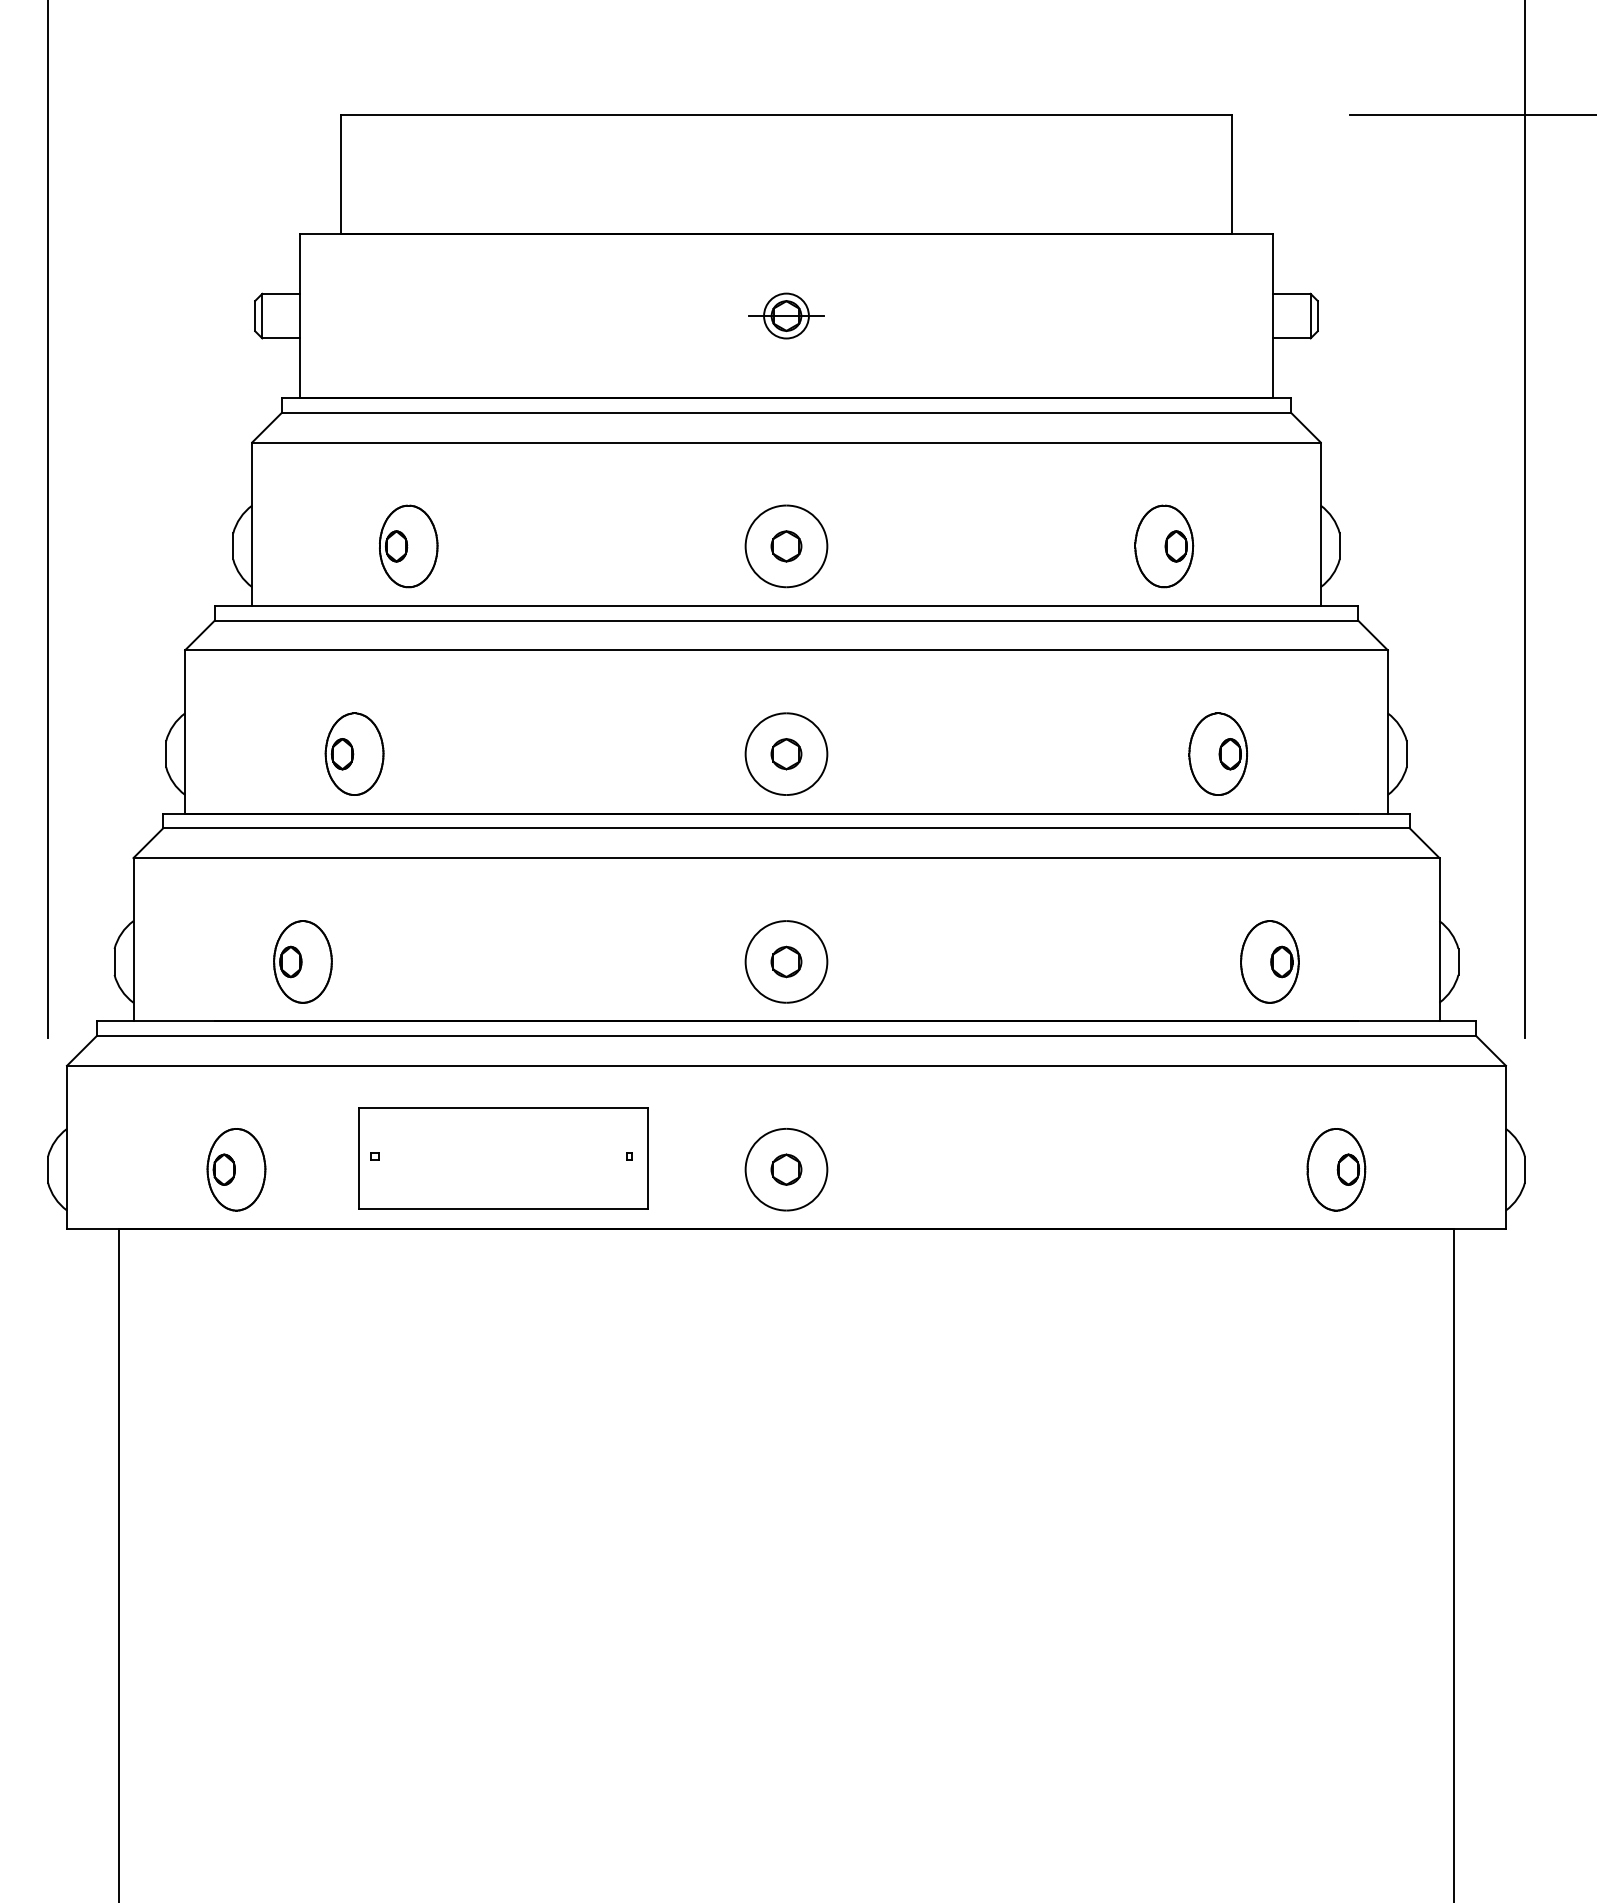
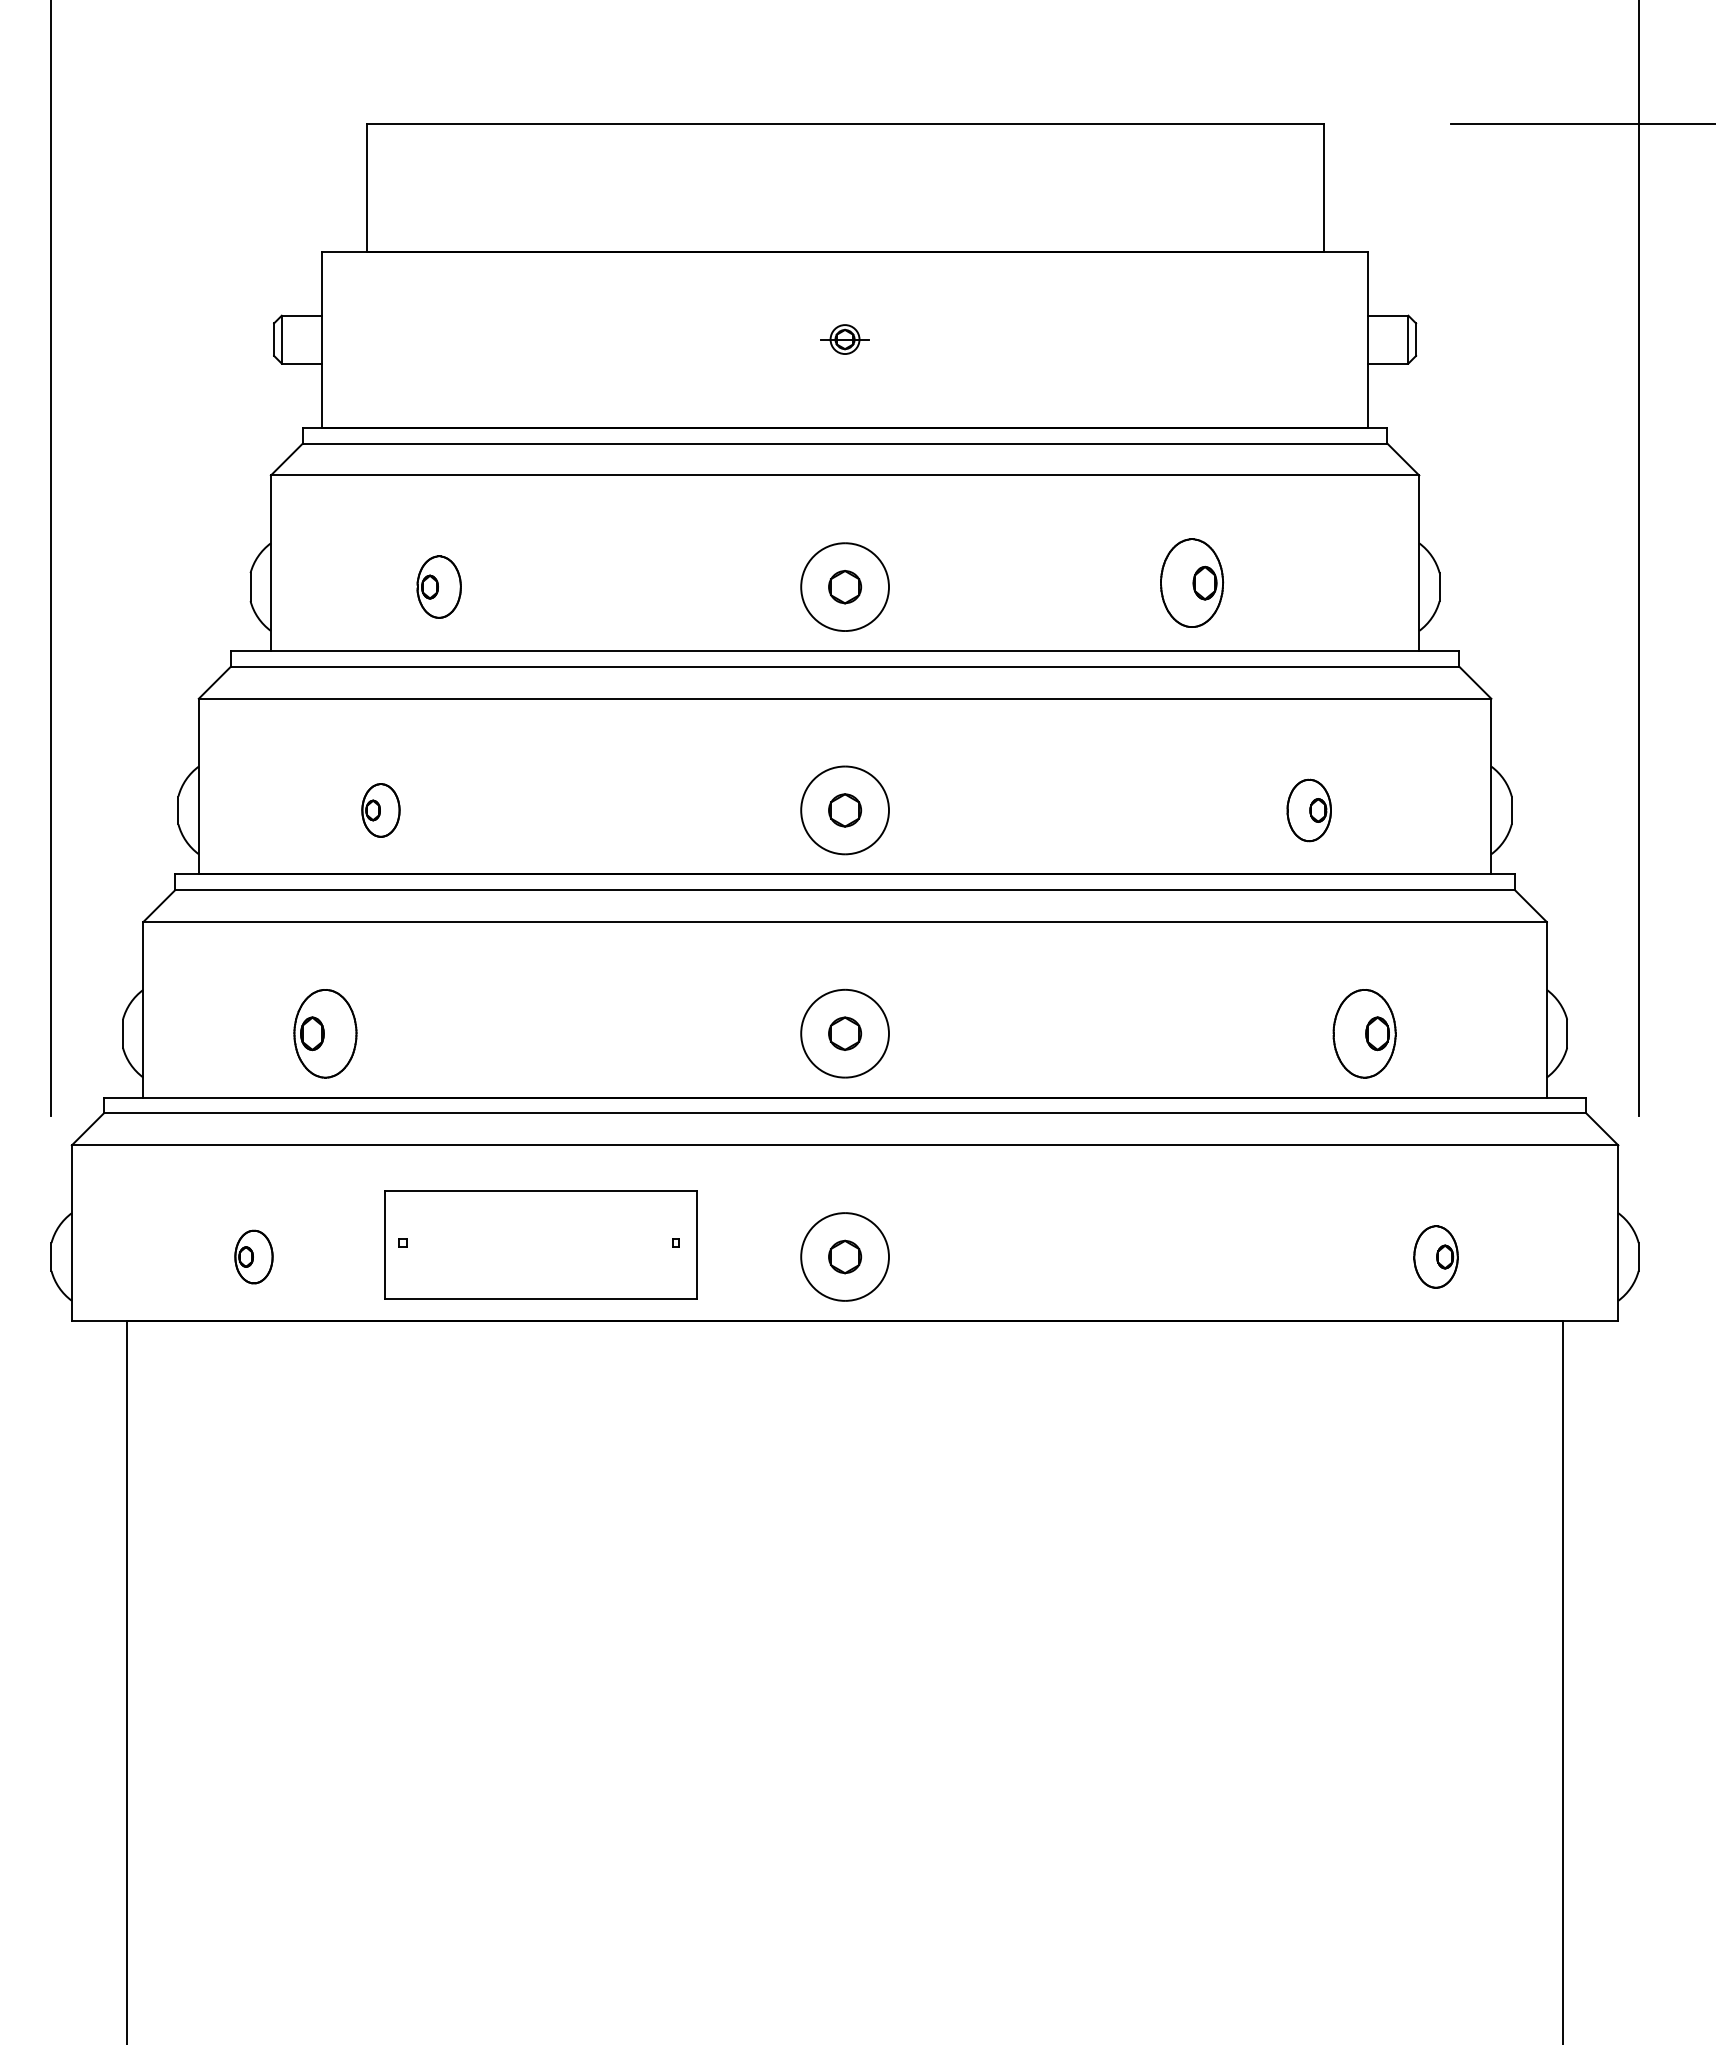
part: (785, 315) -> (844, 339), size x0.6
part: (409, 545) -> (439, 586), size x0.7
part: (1164, 545) -> (1192, 582), moved
part: (354, 754) -> (380, 810), size x0.6
part: (1218, 754) -> (1309, 810), size x0.7
part: (236, 1169) -> (253, 1256), size x0.6
part: (1335, 1169) -> (1435, 1256), size x0.7

